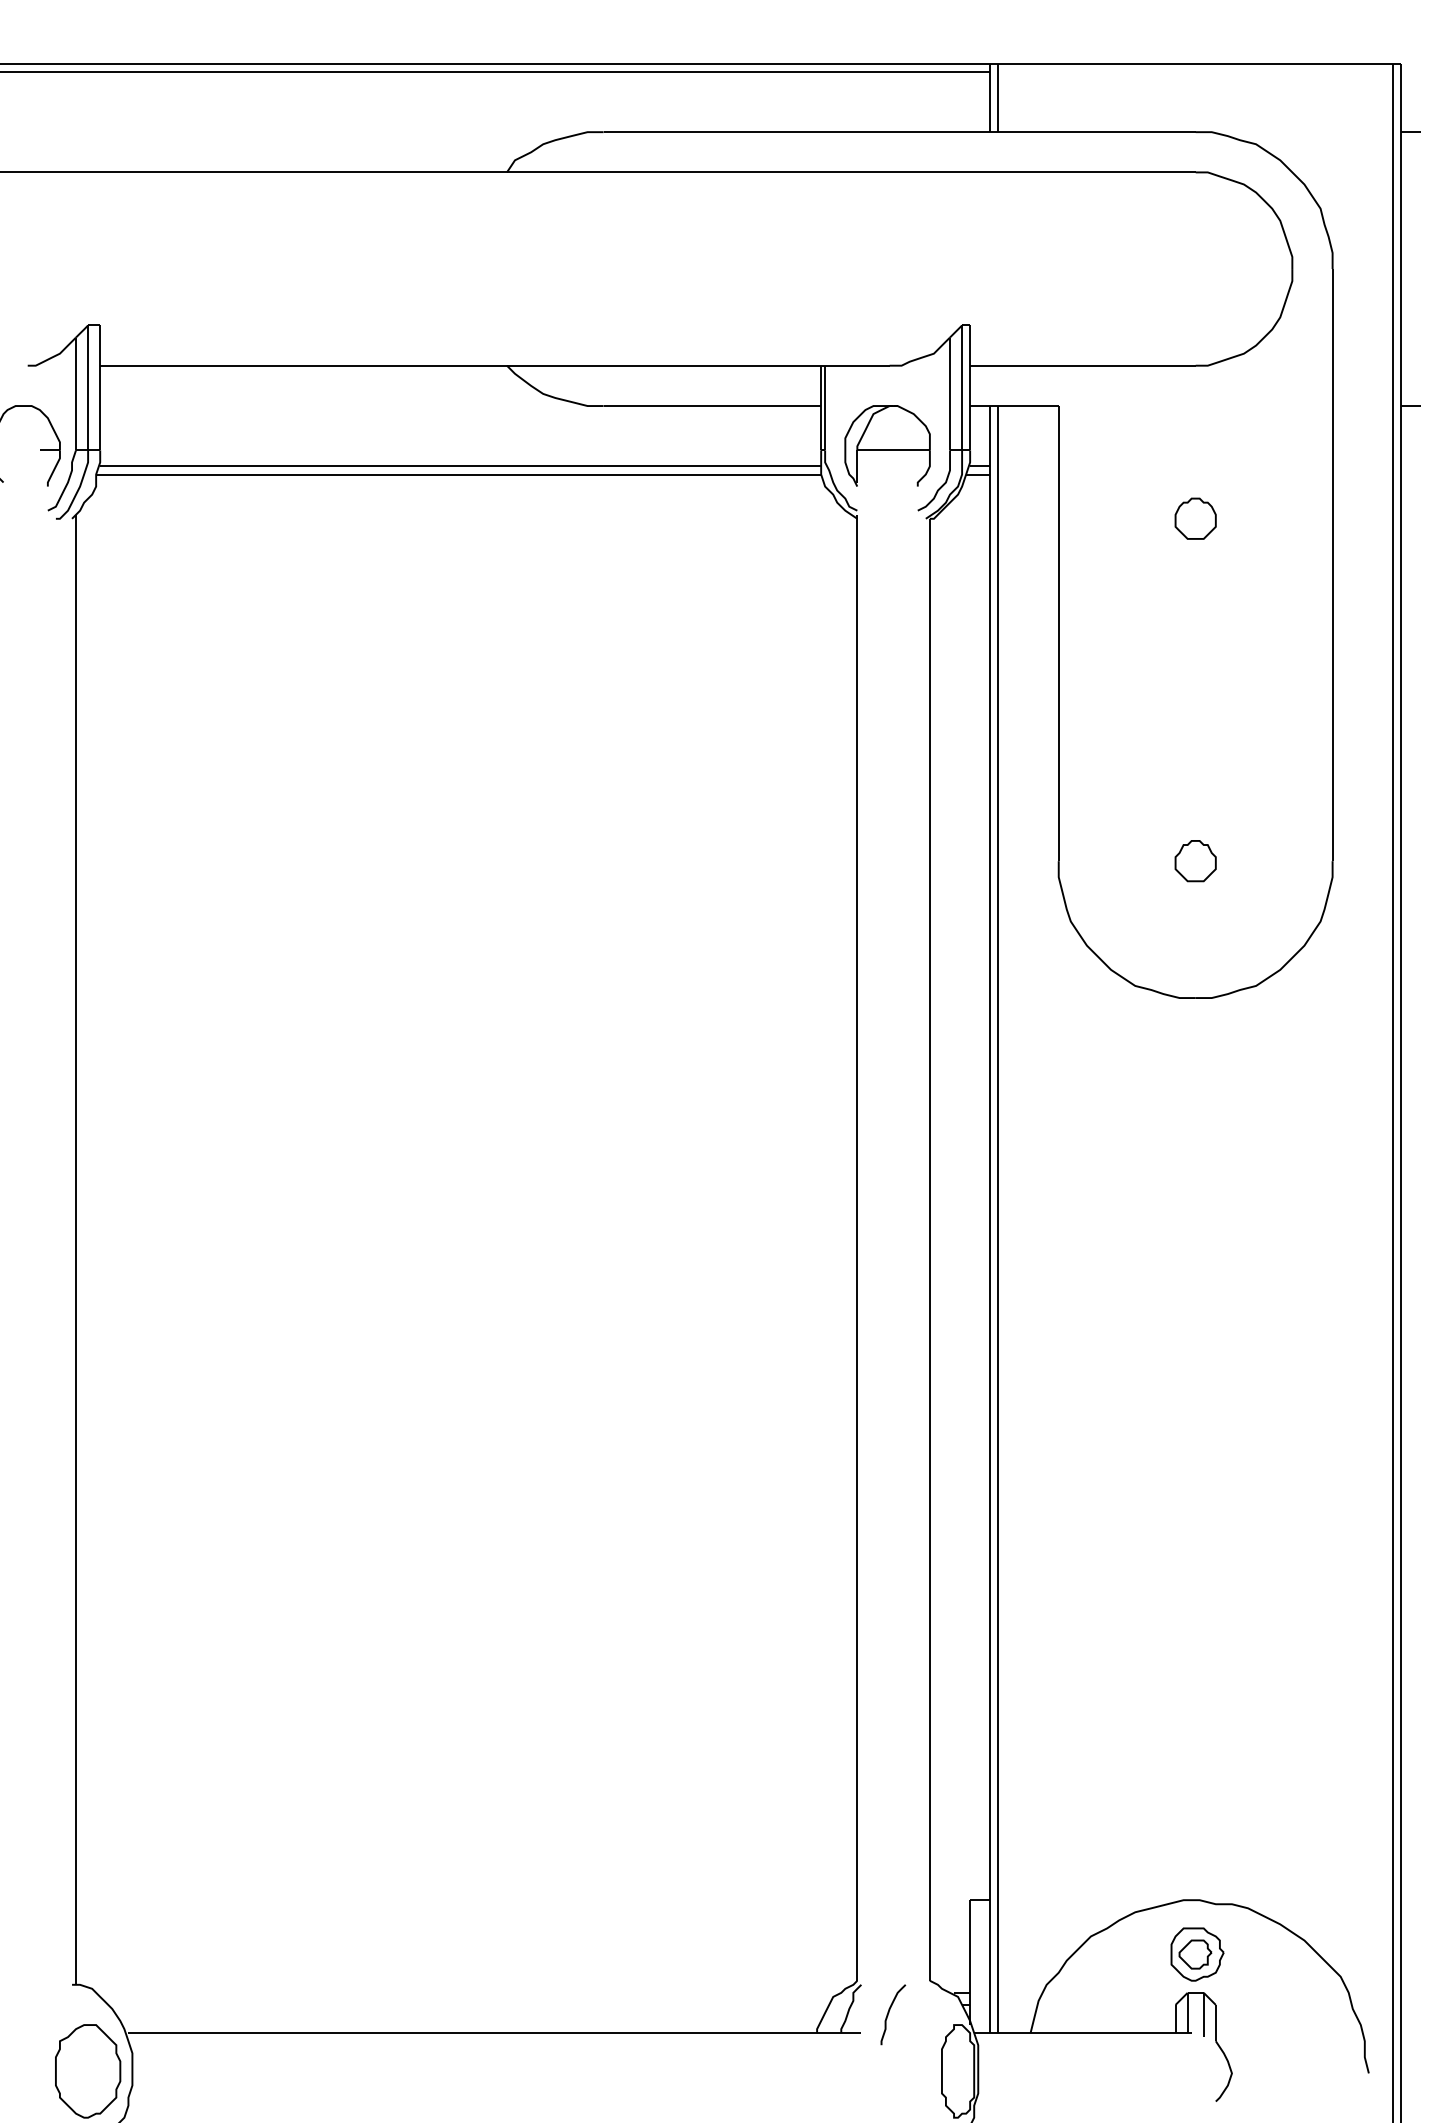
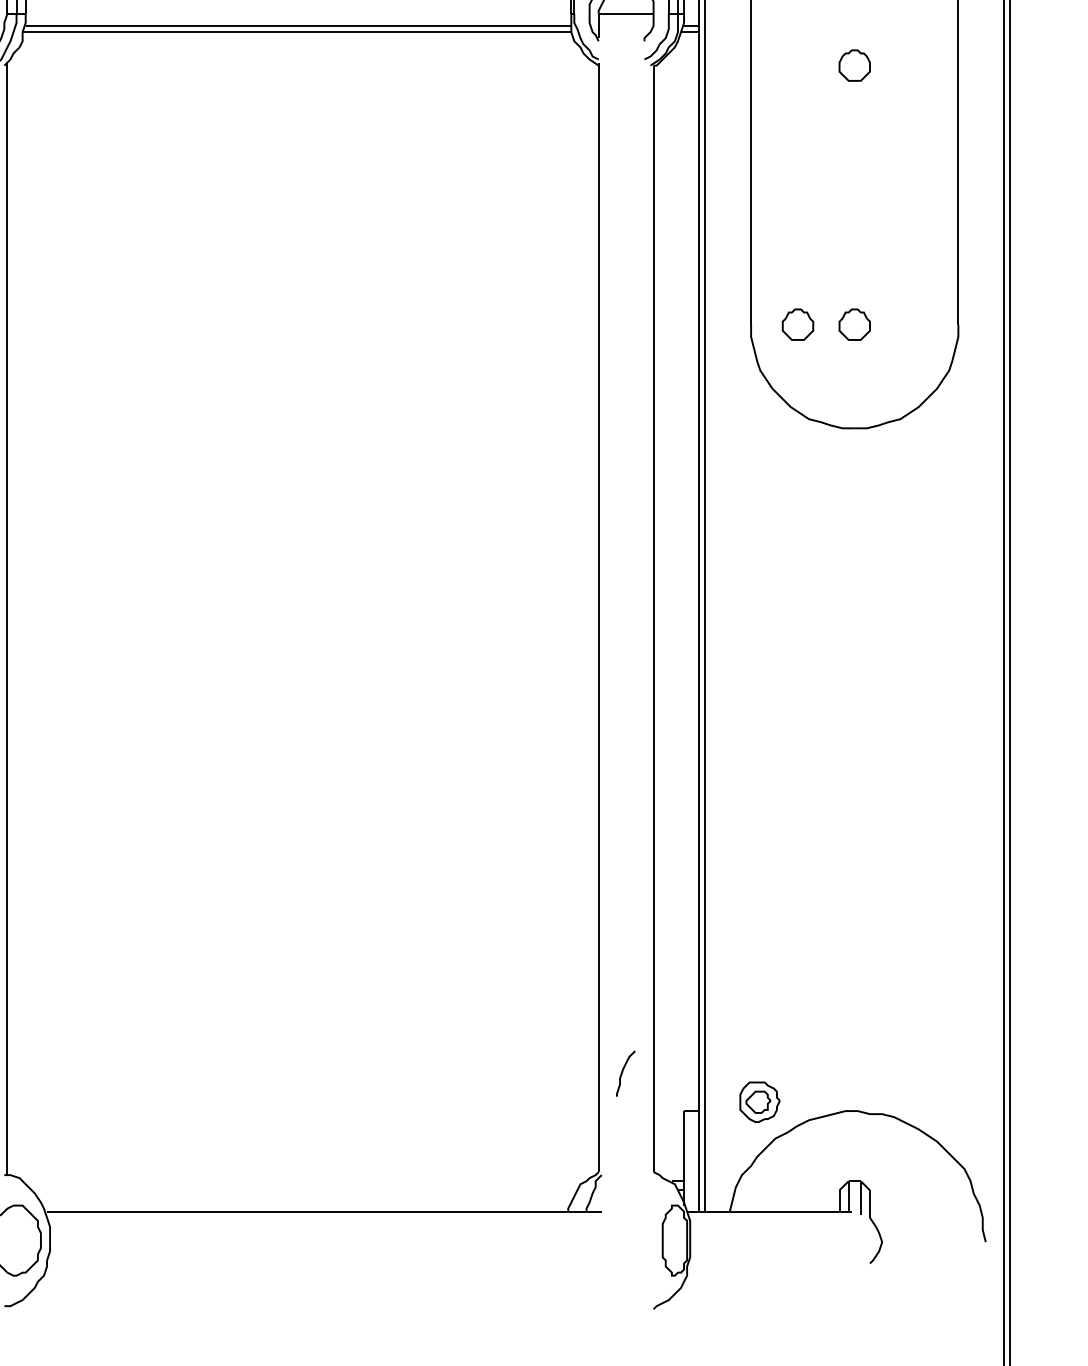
part: (1120, 861) -> (797, 325), added
part: (1197, 1954) -> (760, 1102), moved
curve: (889, 2013) -> (623, 1072), moved

